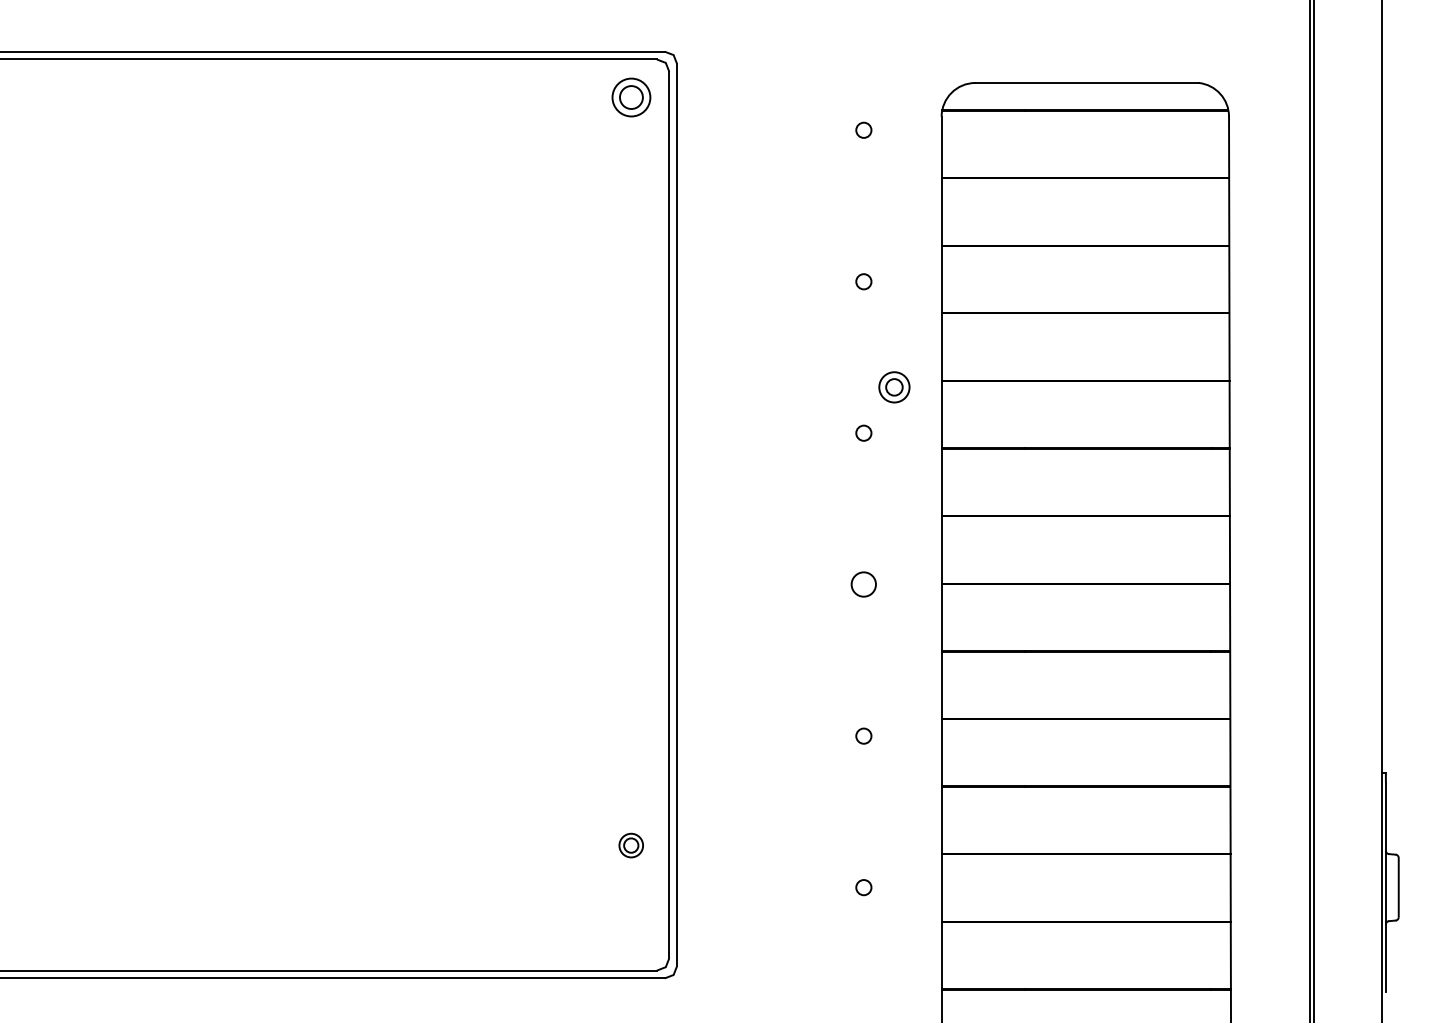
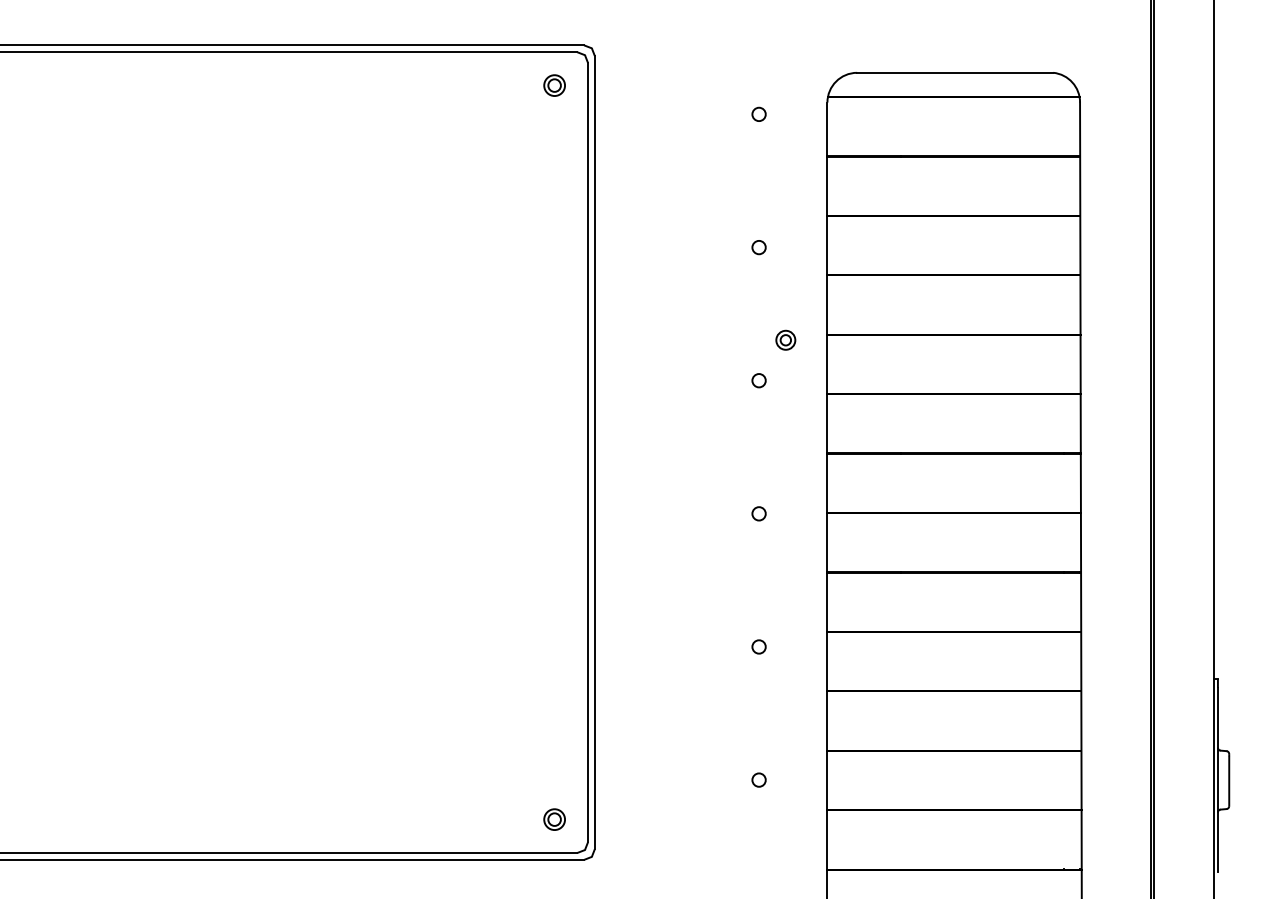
part: (630, 97) -> (553, 85), size x0.62
part: (893, 386) -> (785, 339), size x0.71
circle: (863, 584) -> (758, 513), size x0.62
part: (630, 845) -> (553, 819), moved

